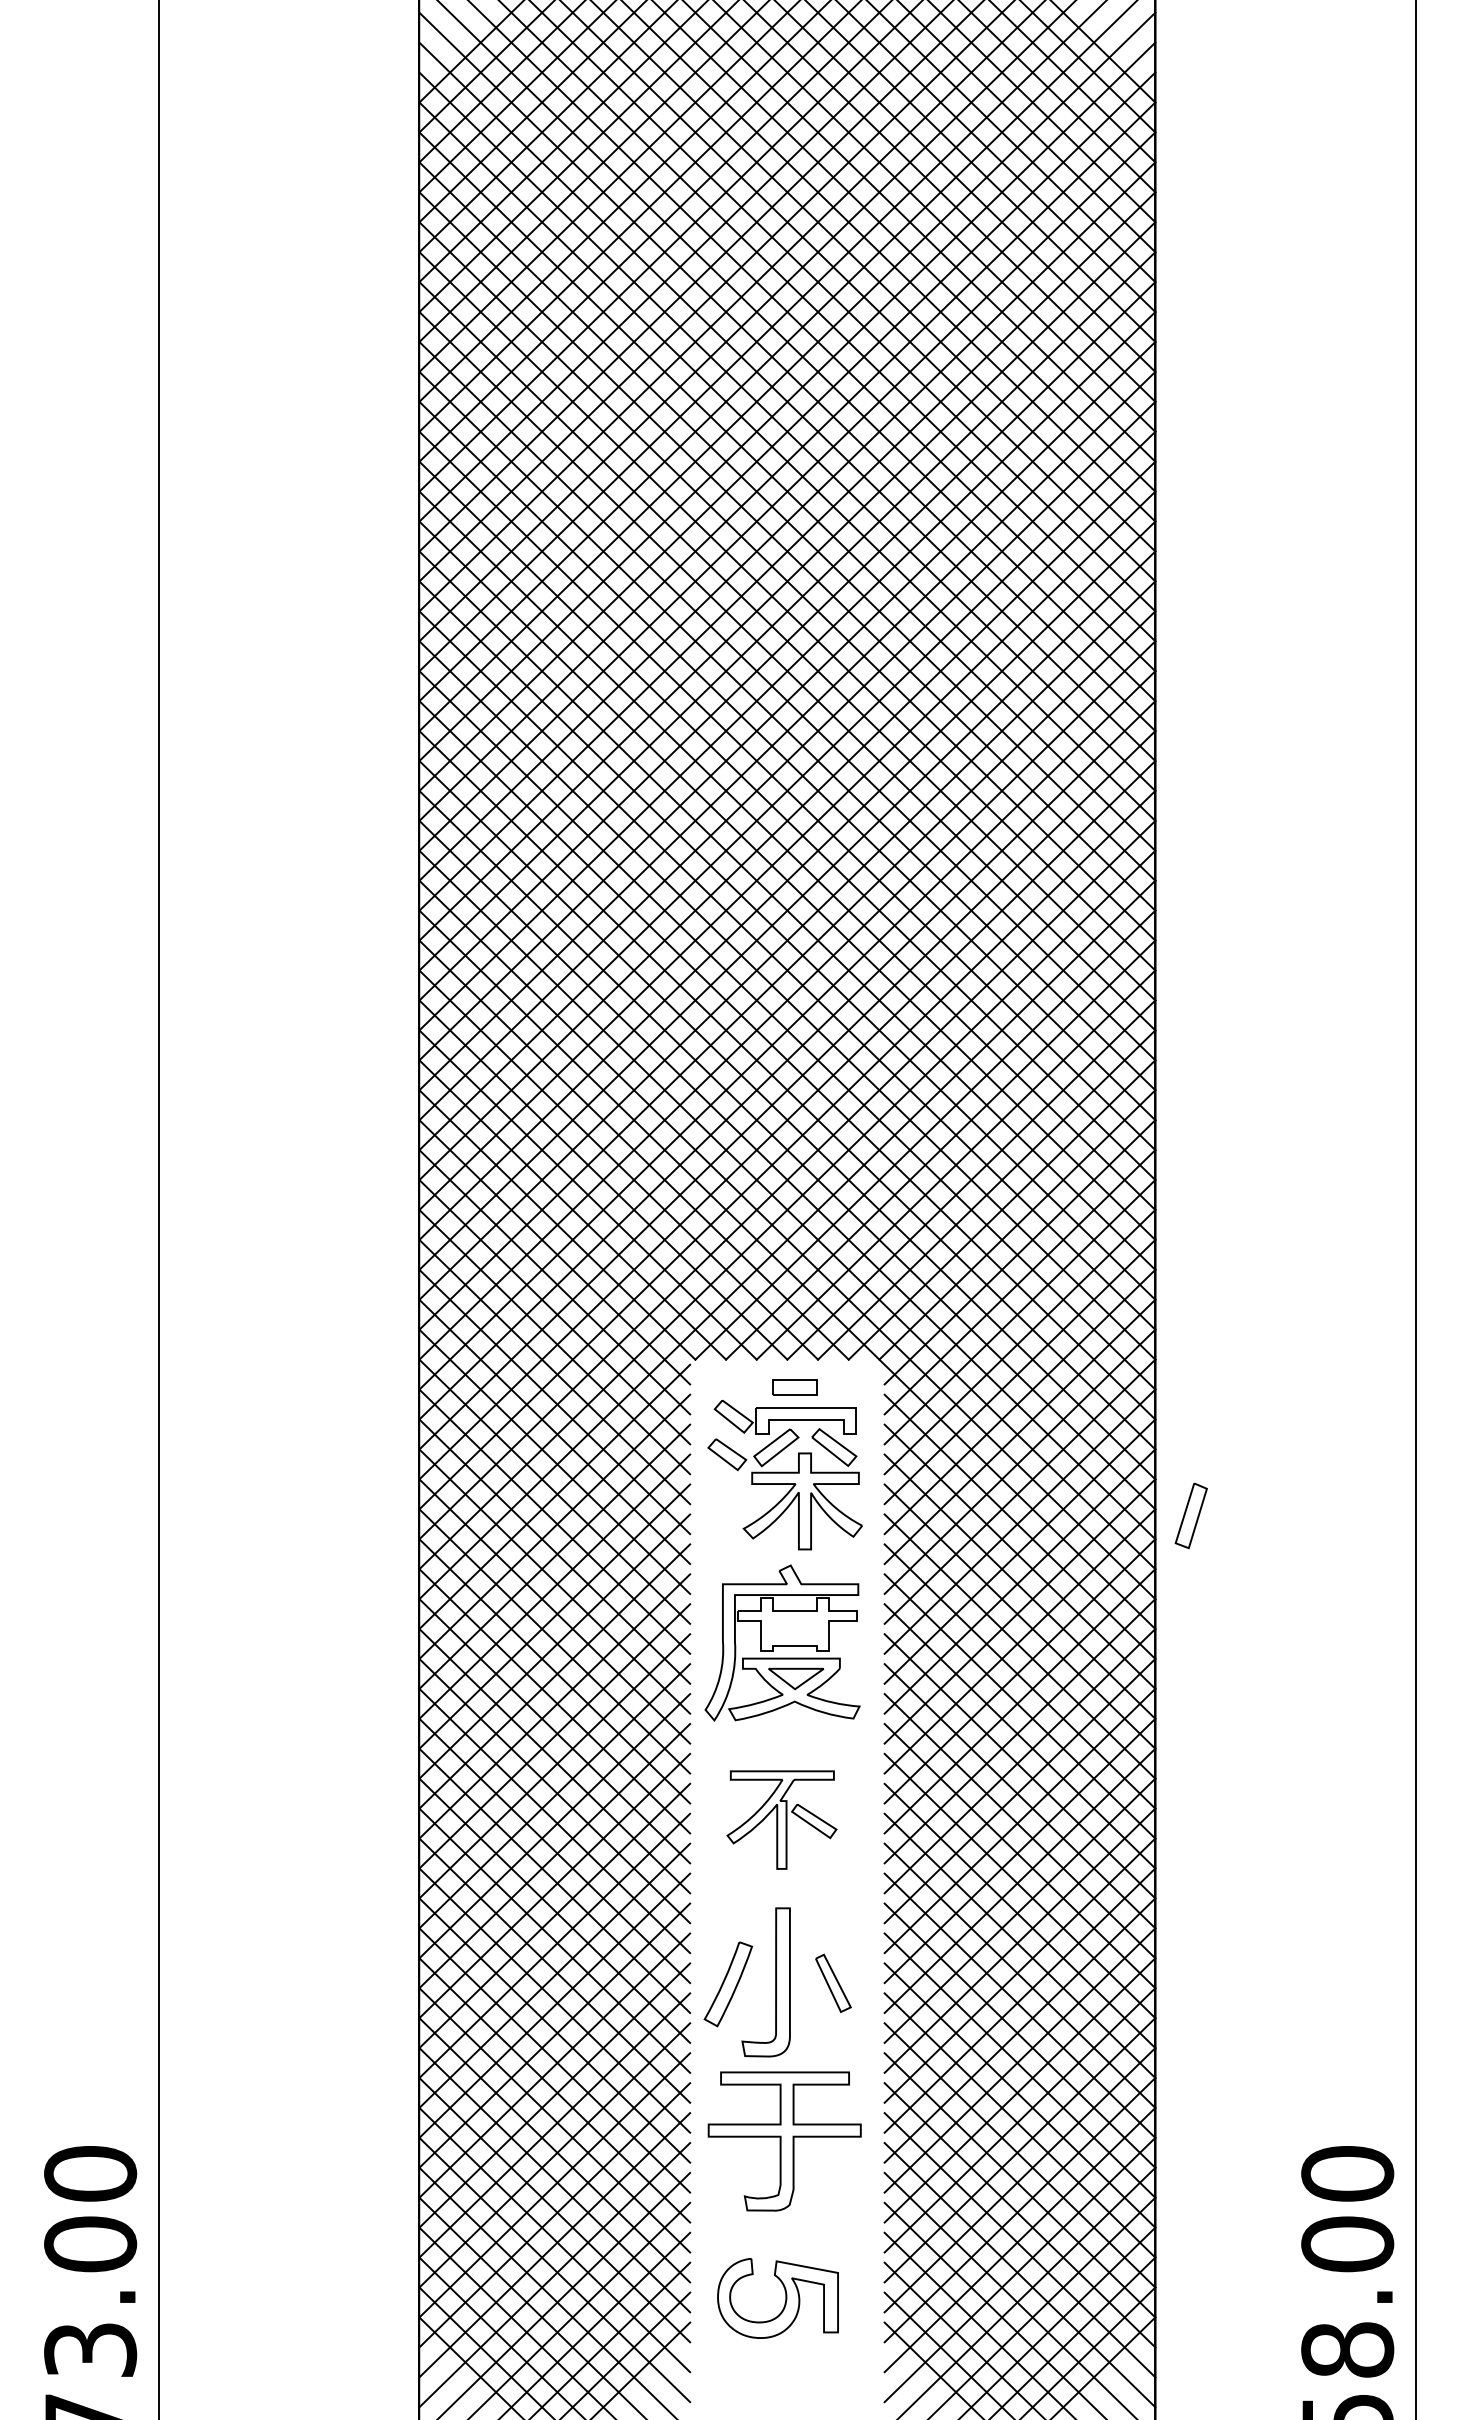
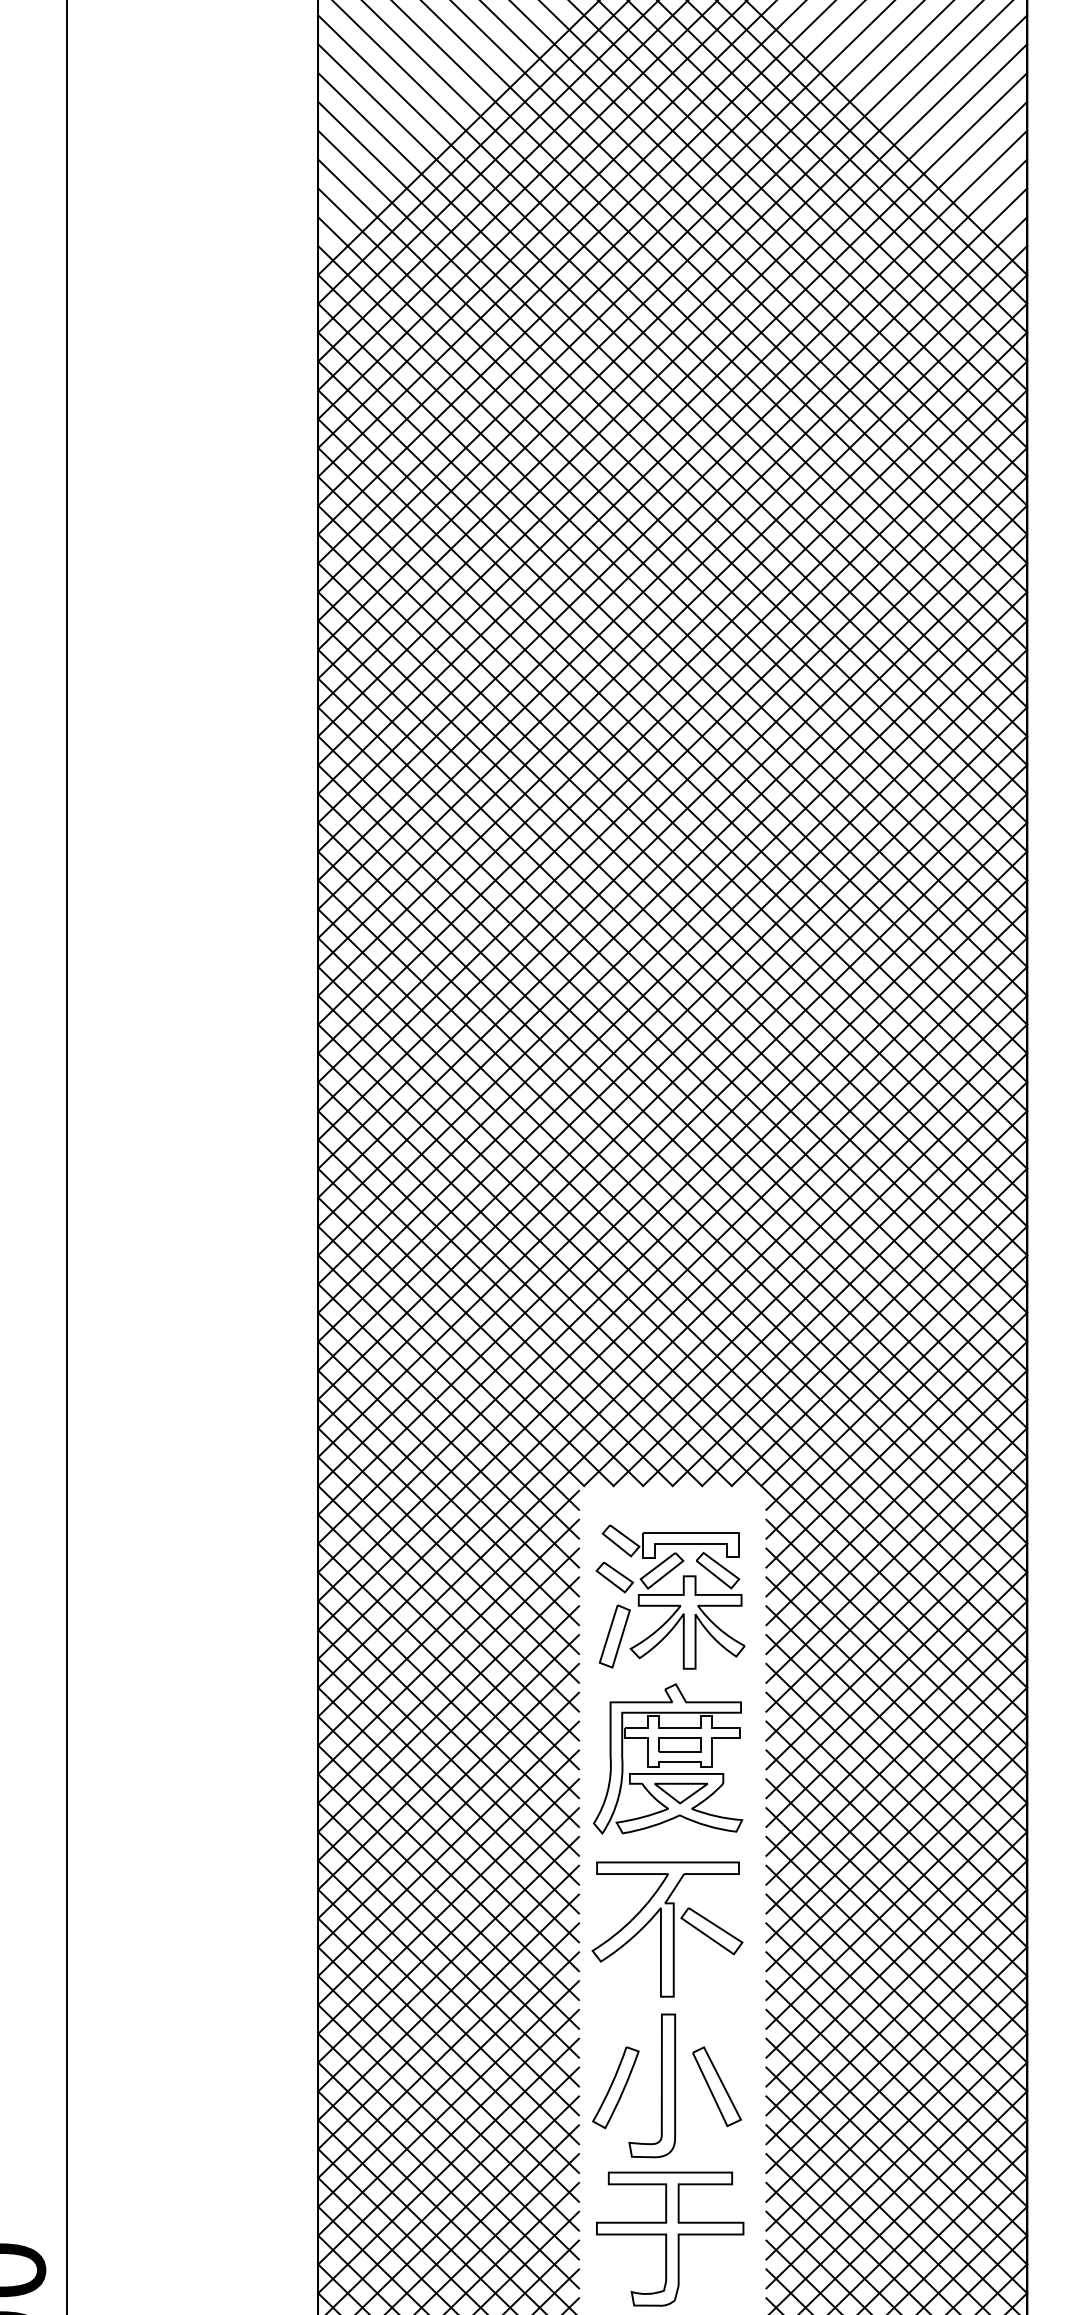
part: (794, 1387) -> (679, 1744), moved
part: (1190, 1515) -> (614, 1636), moved
part: (781, 1819) -> (667, 1928), size x1.43
part: (833, 1983) -> (717, 2086), size x1.43

